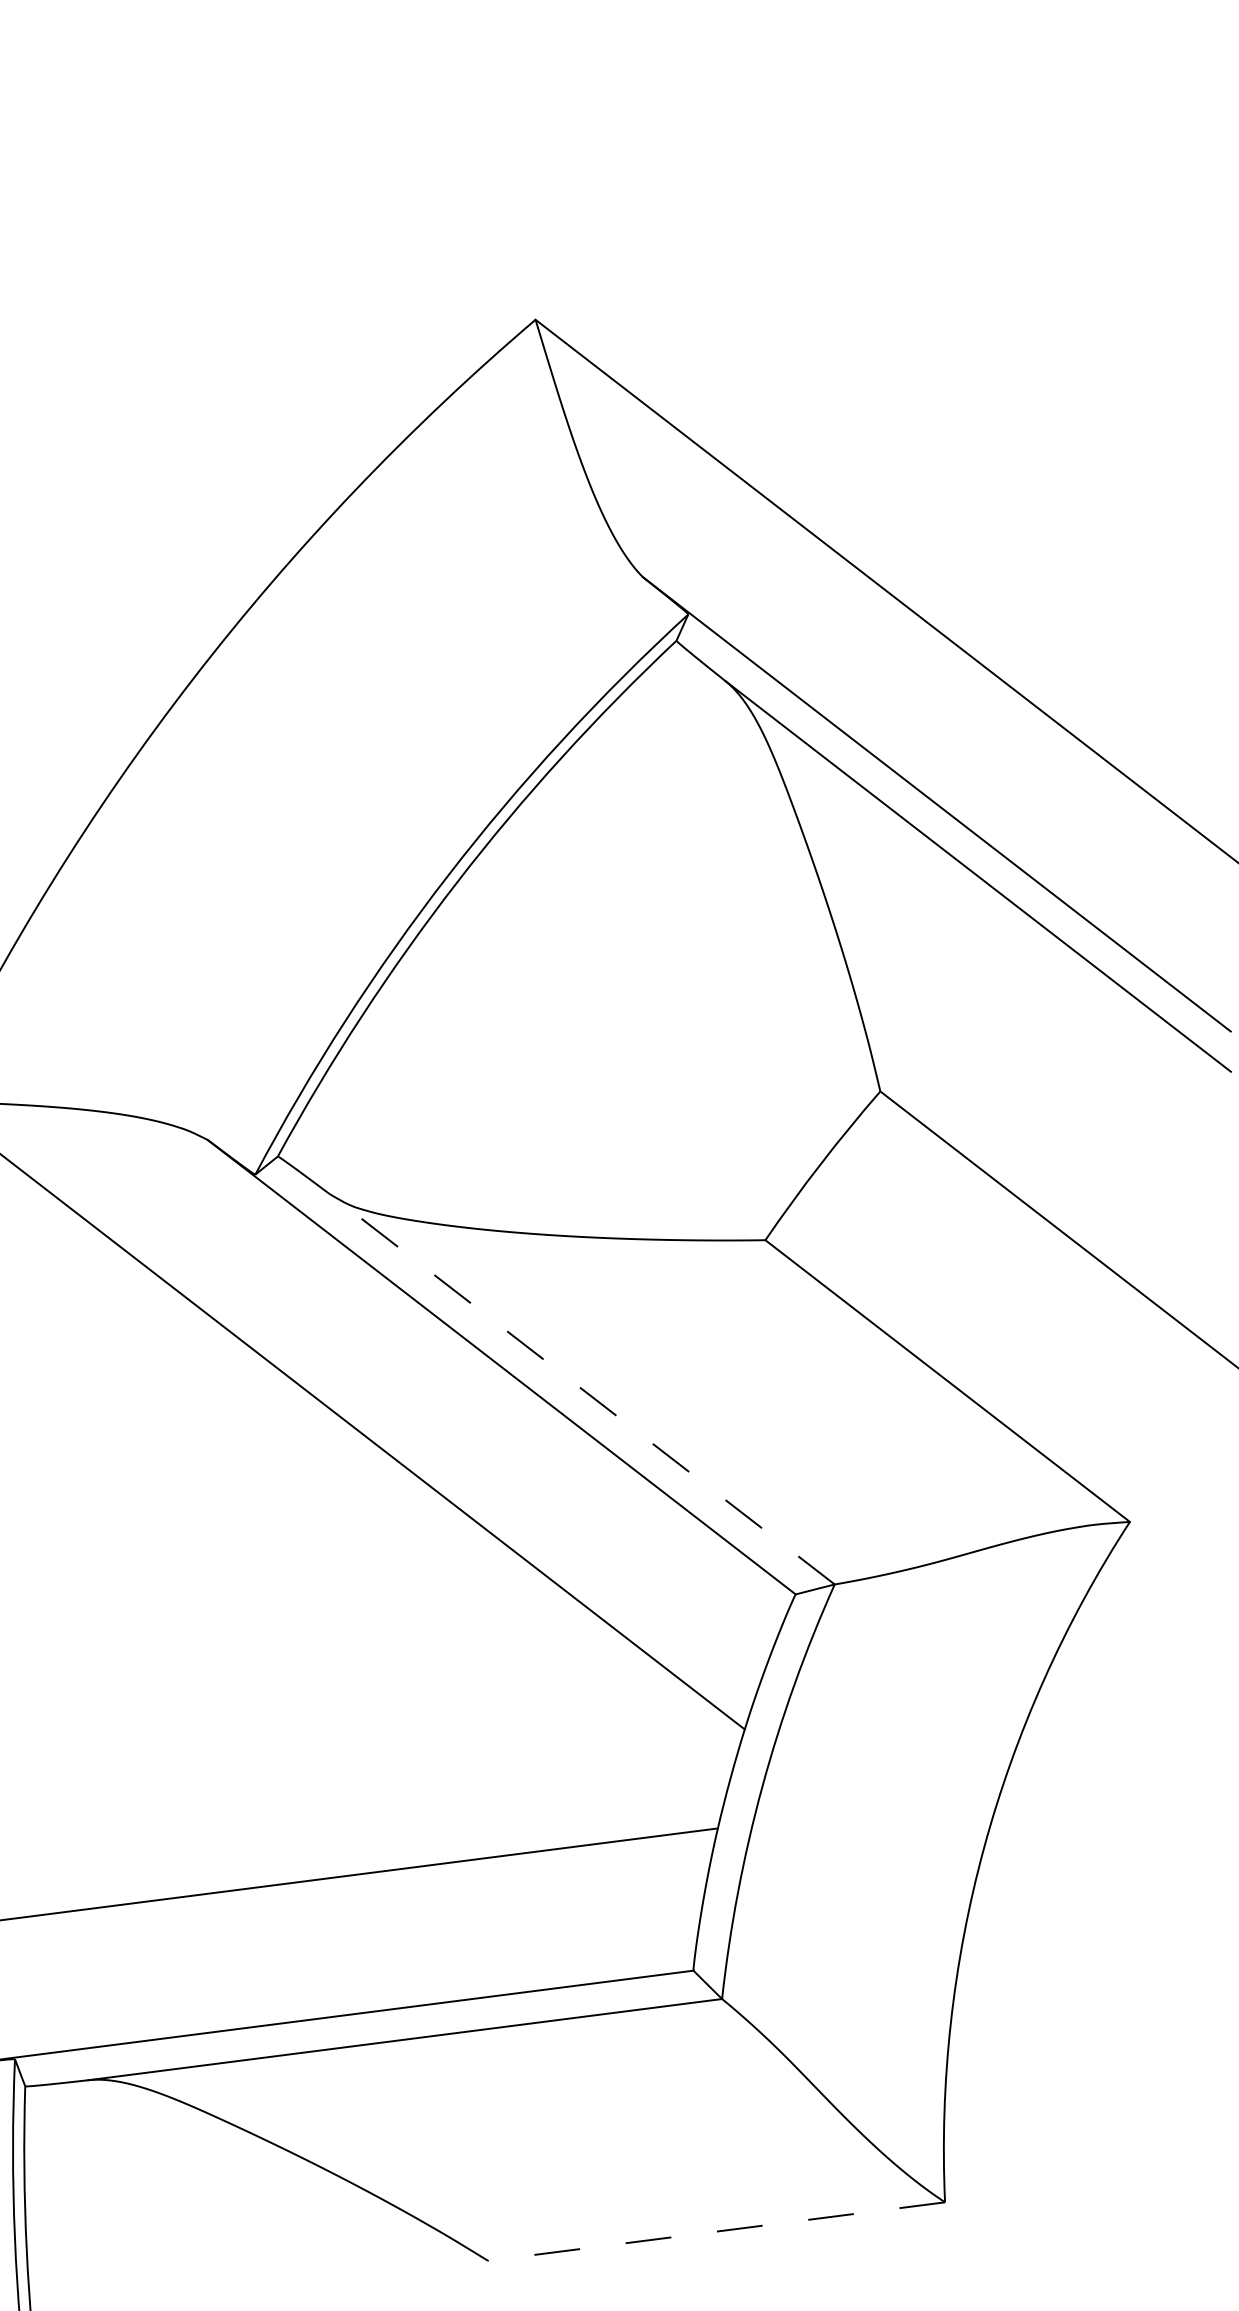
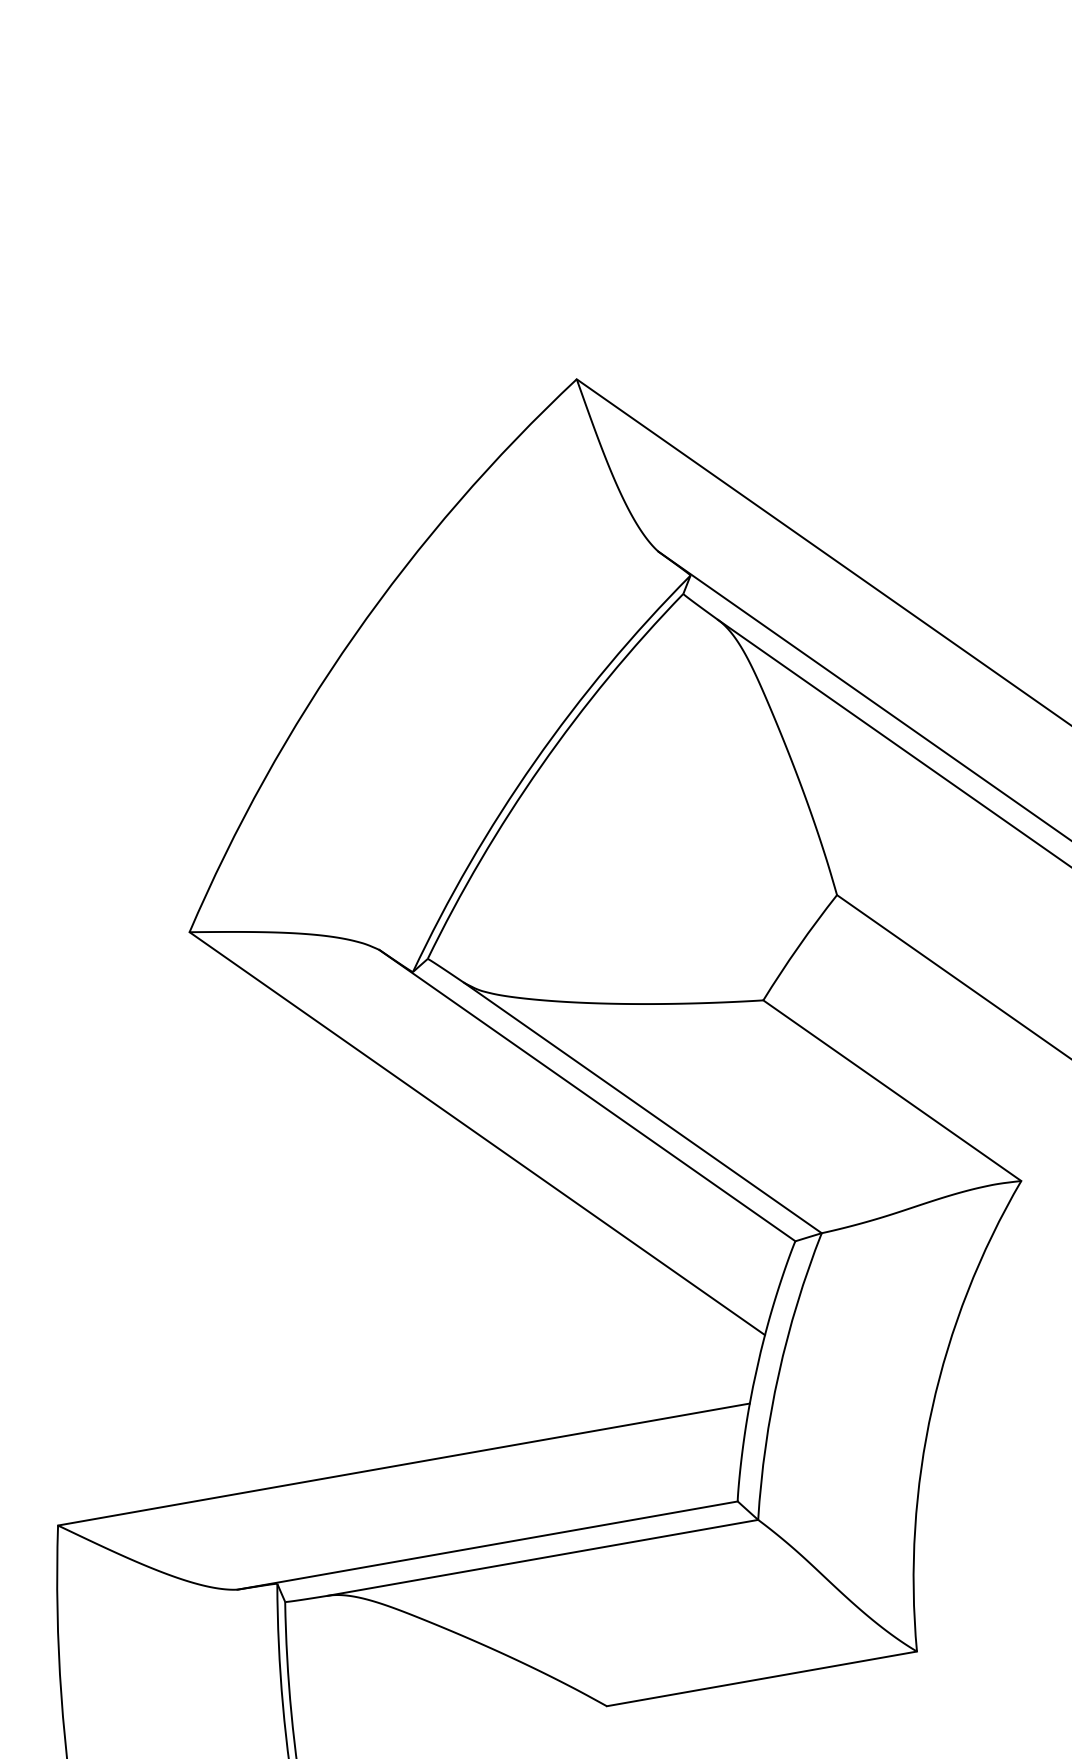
line: (581, 1388) -> (642, 1107), dashed -> solid
line: (715, 2230) -> (761, 1678), dashed -> solid

